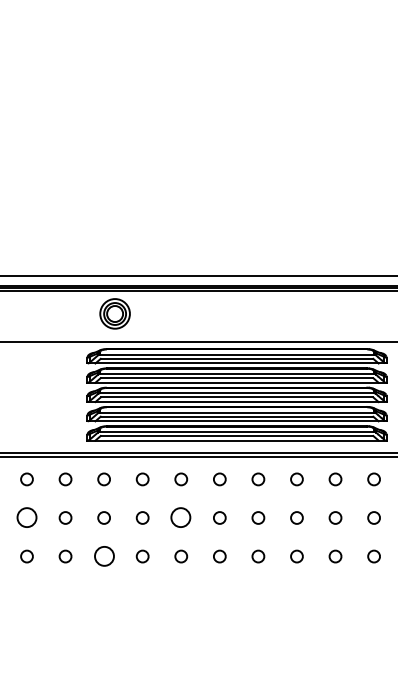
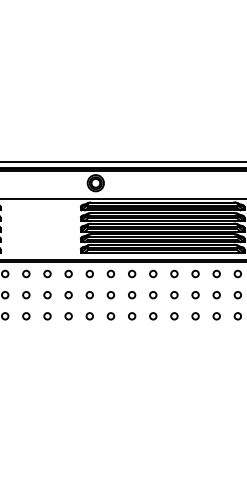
circle: (26, 518) -> (47, 295), size x0.62
circle: (181, 518) -> (132, 295), size x0.62
circle: (103, 556) -> (89, 316), size x0.62

